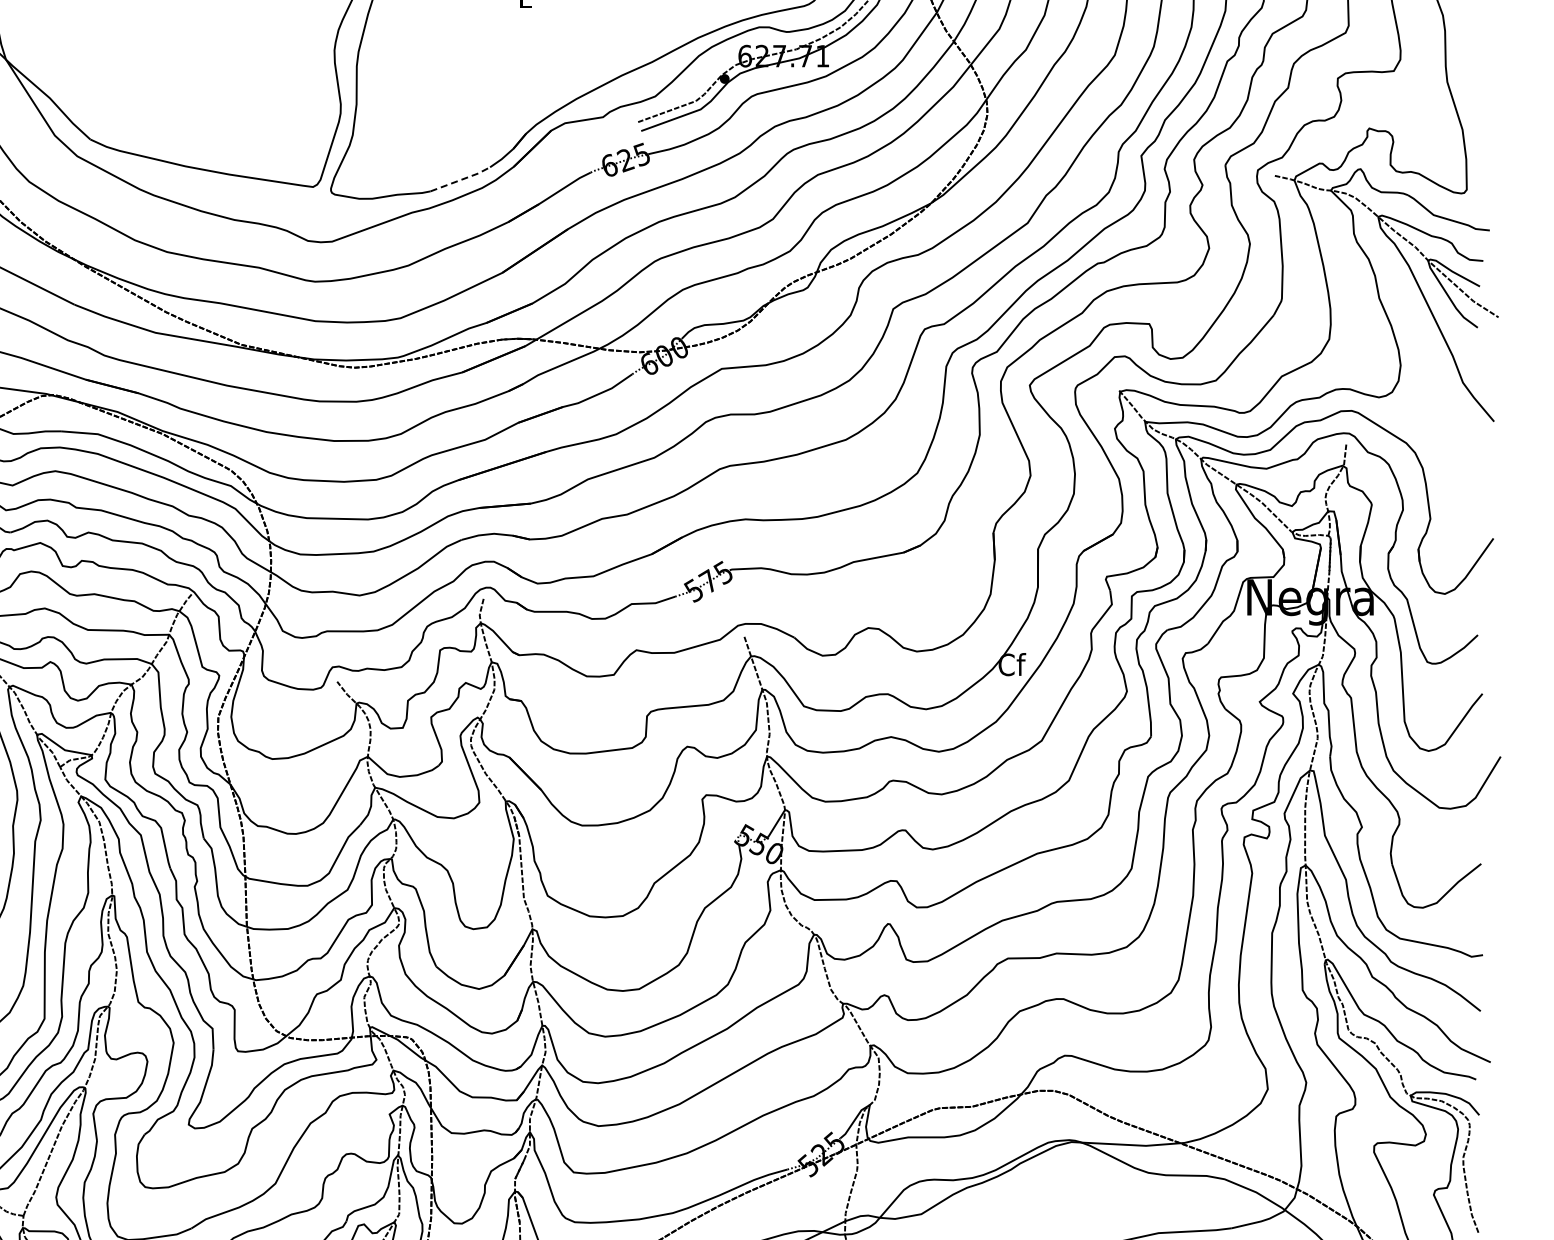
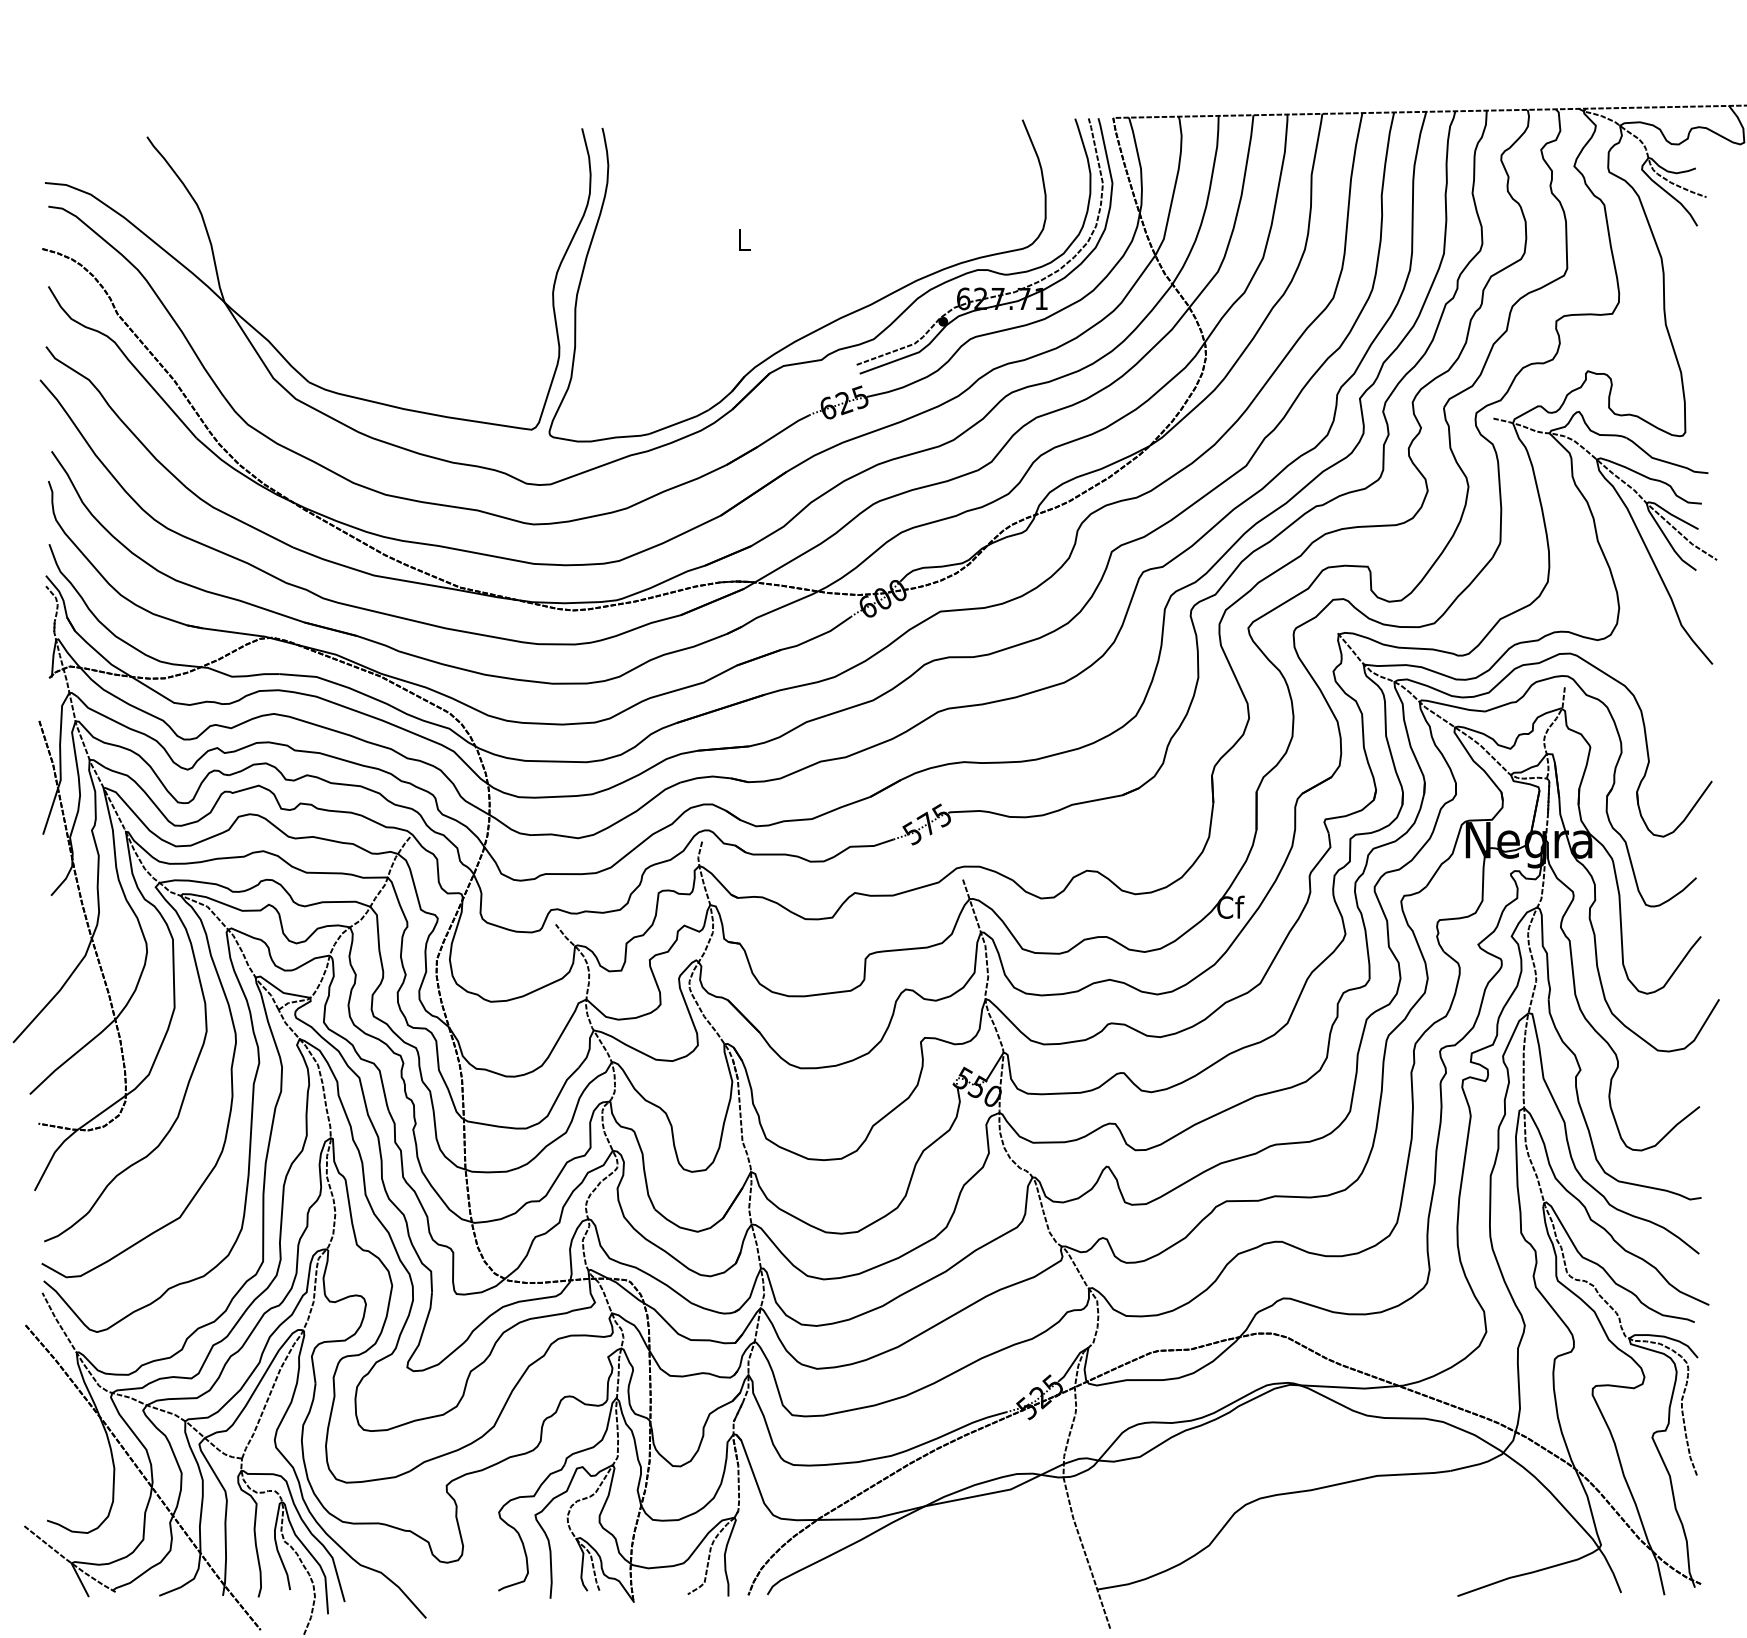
line: (460, 179) -> (679, 422), dashed -> solid

